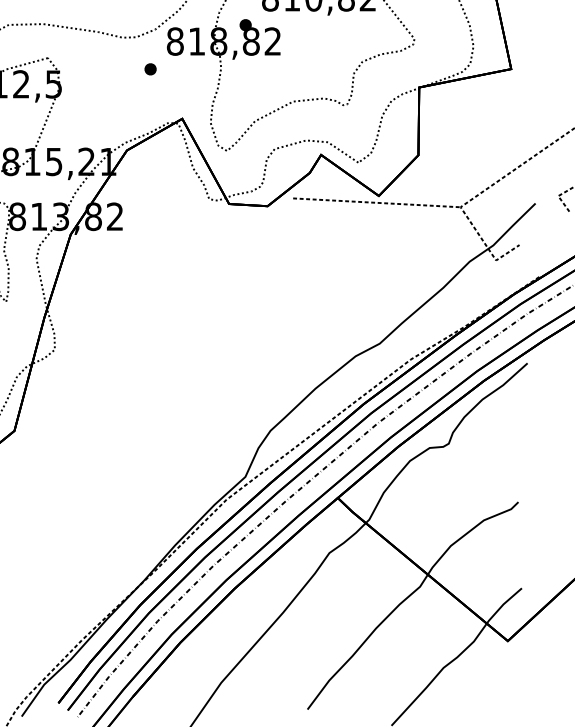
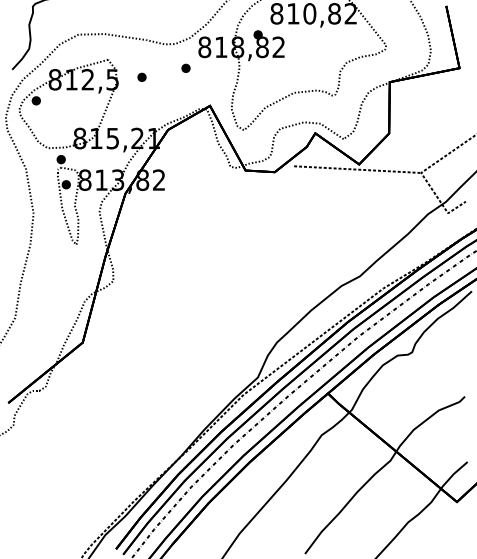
part: (91, 80) -> (141, 76), added

